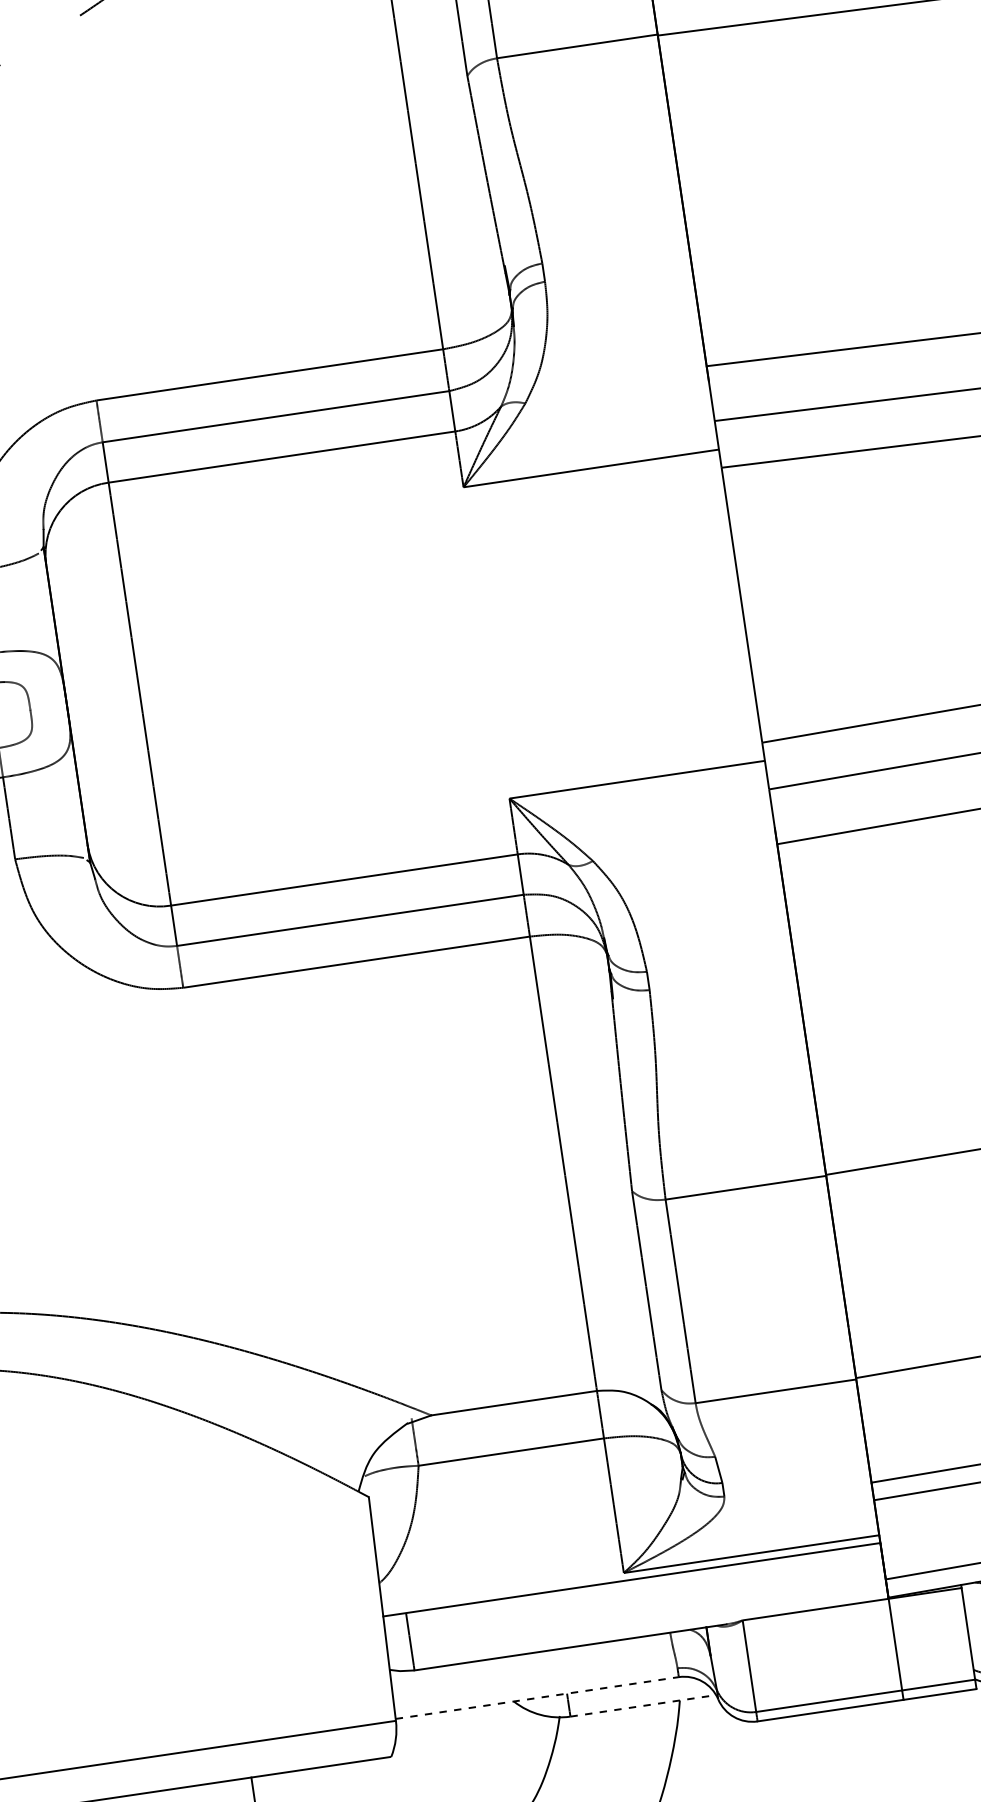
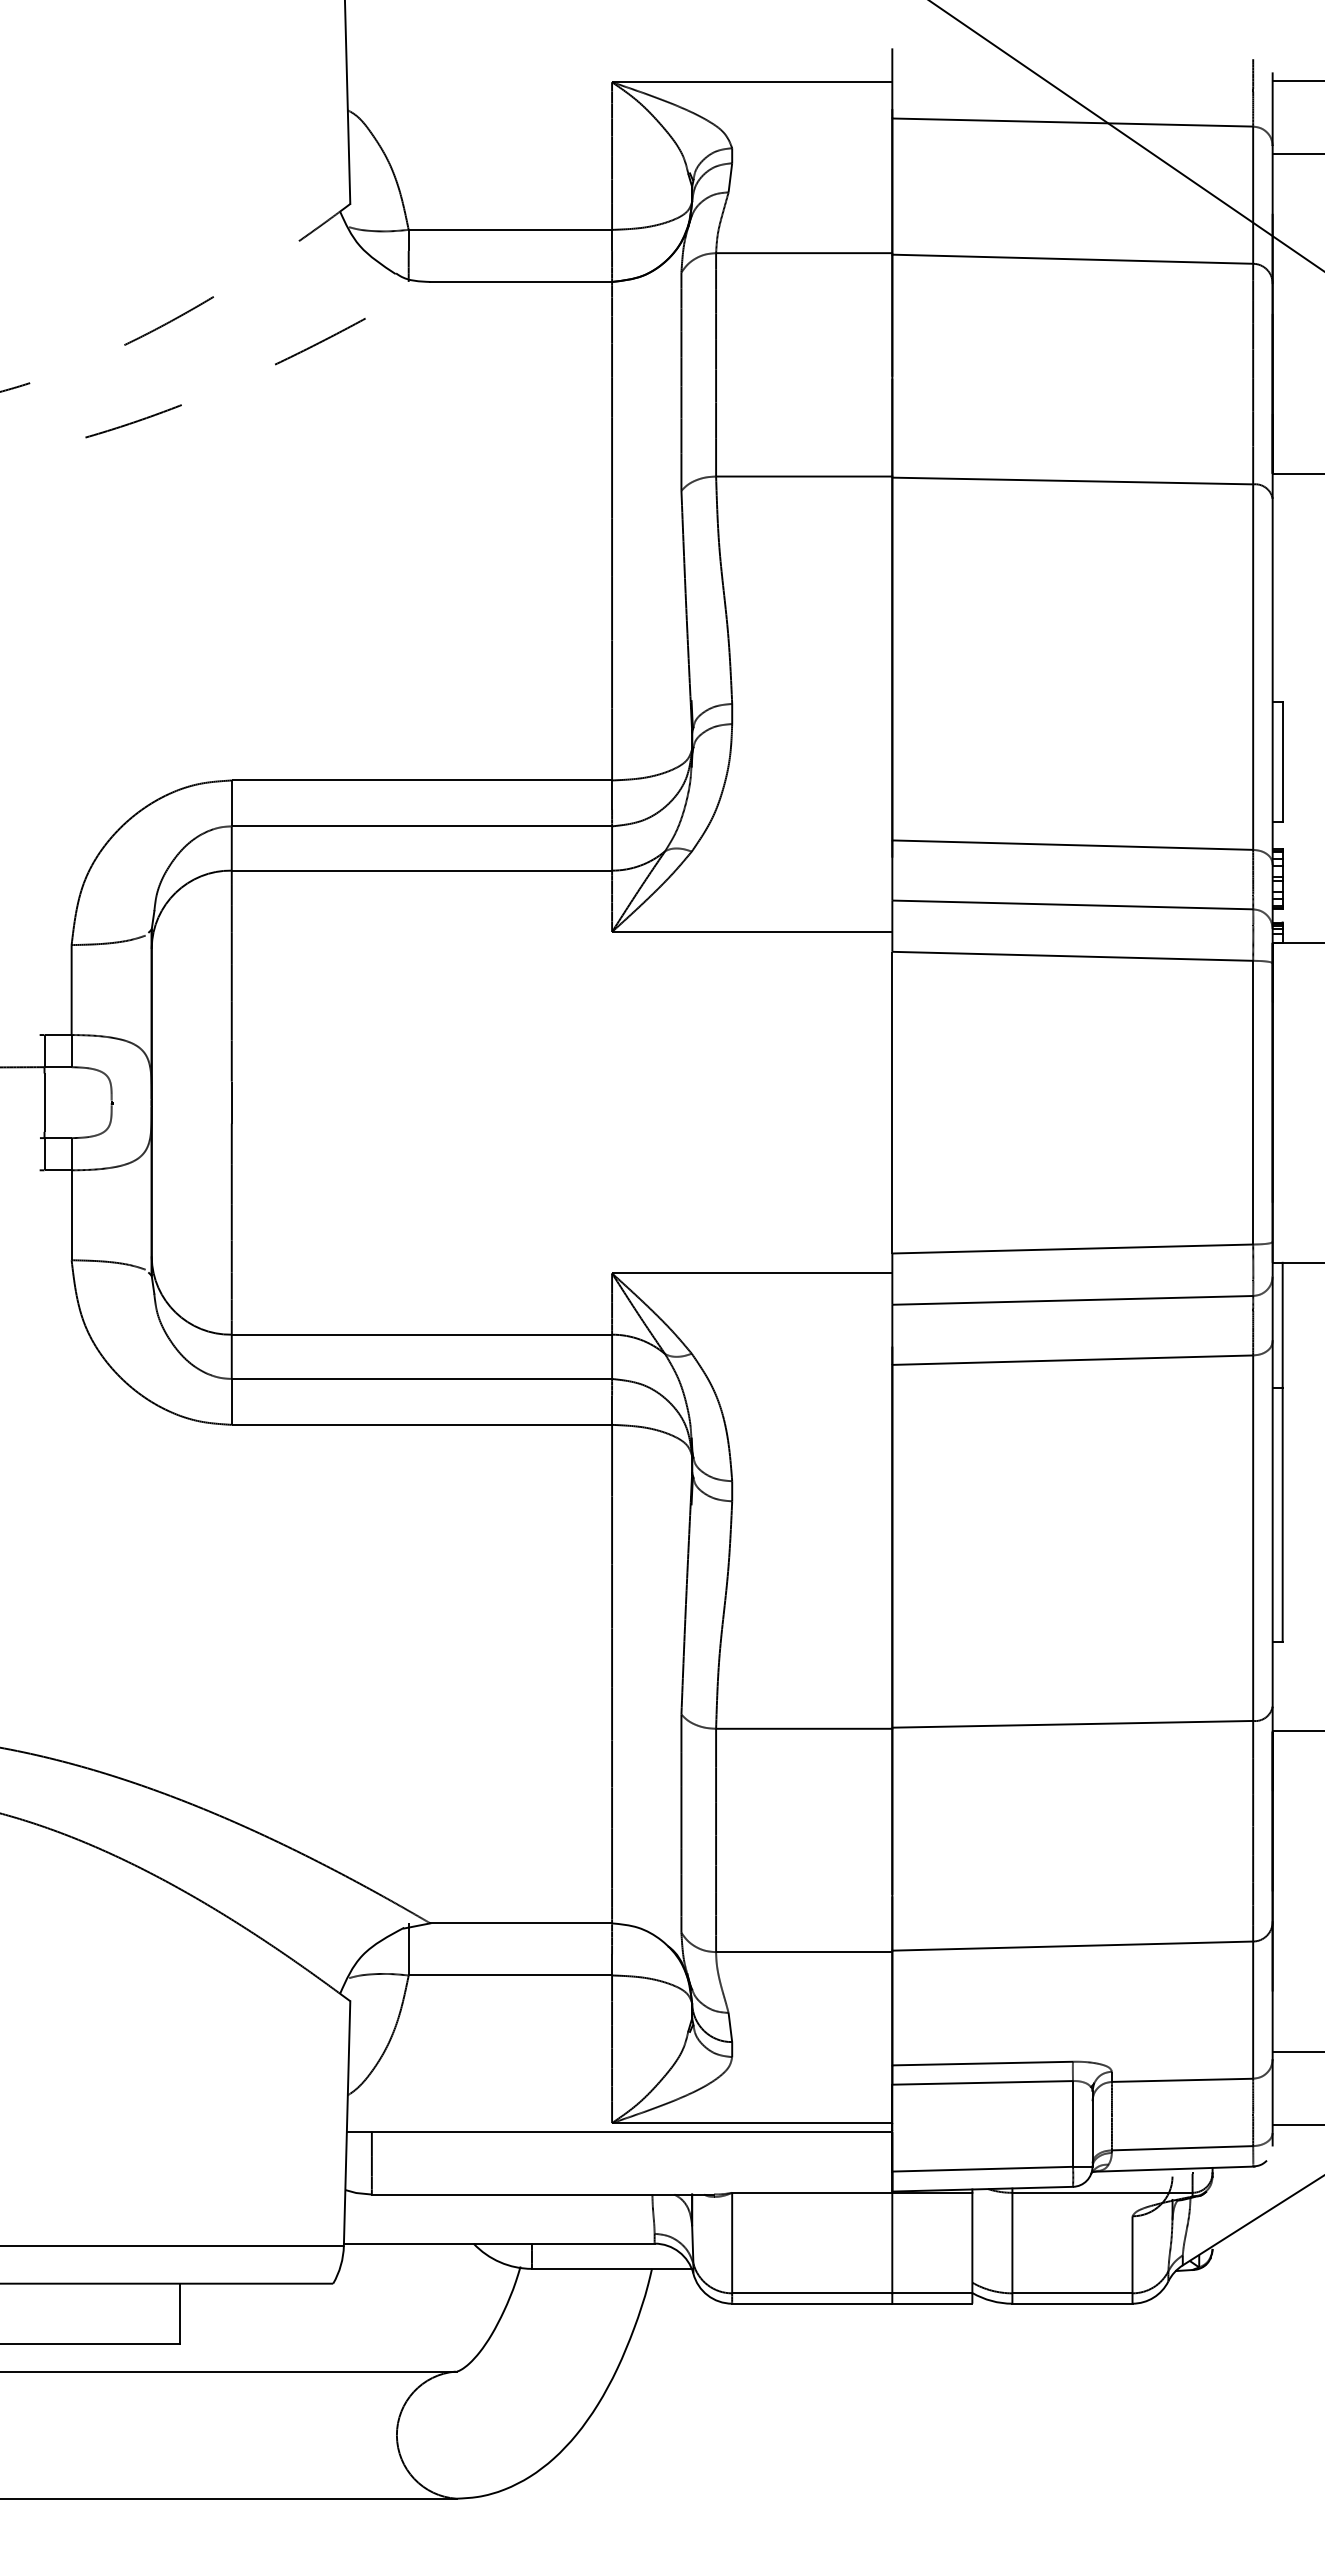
line: (537, 1697) -> (499, 2243), dashed -> solid
line: (642, 1705) -> (611, 2268), dashed -> solid

